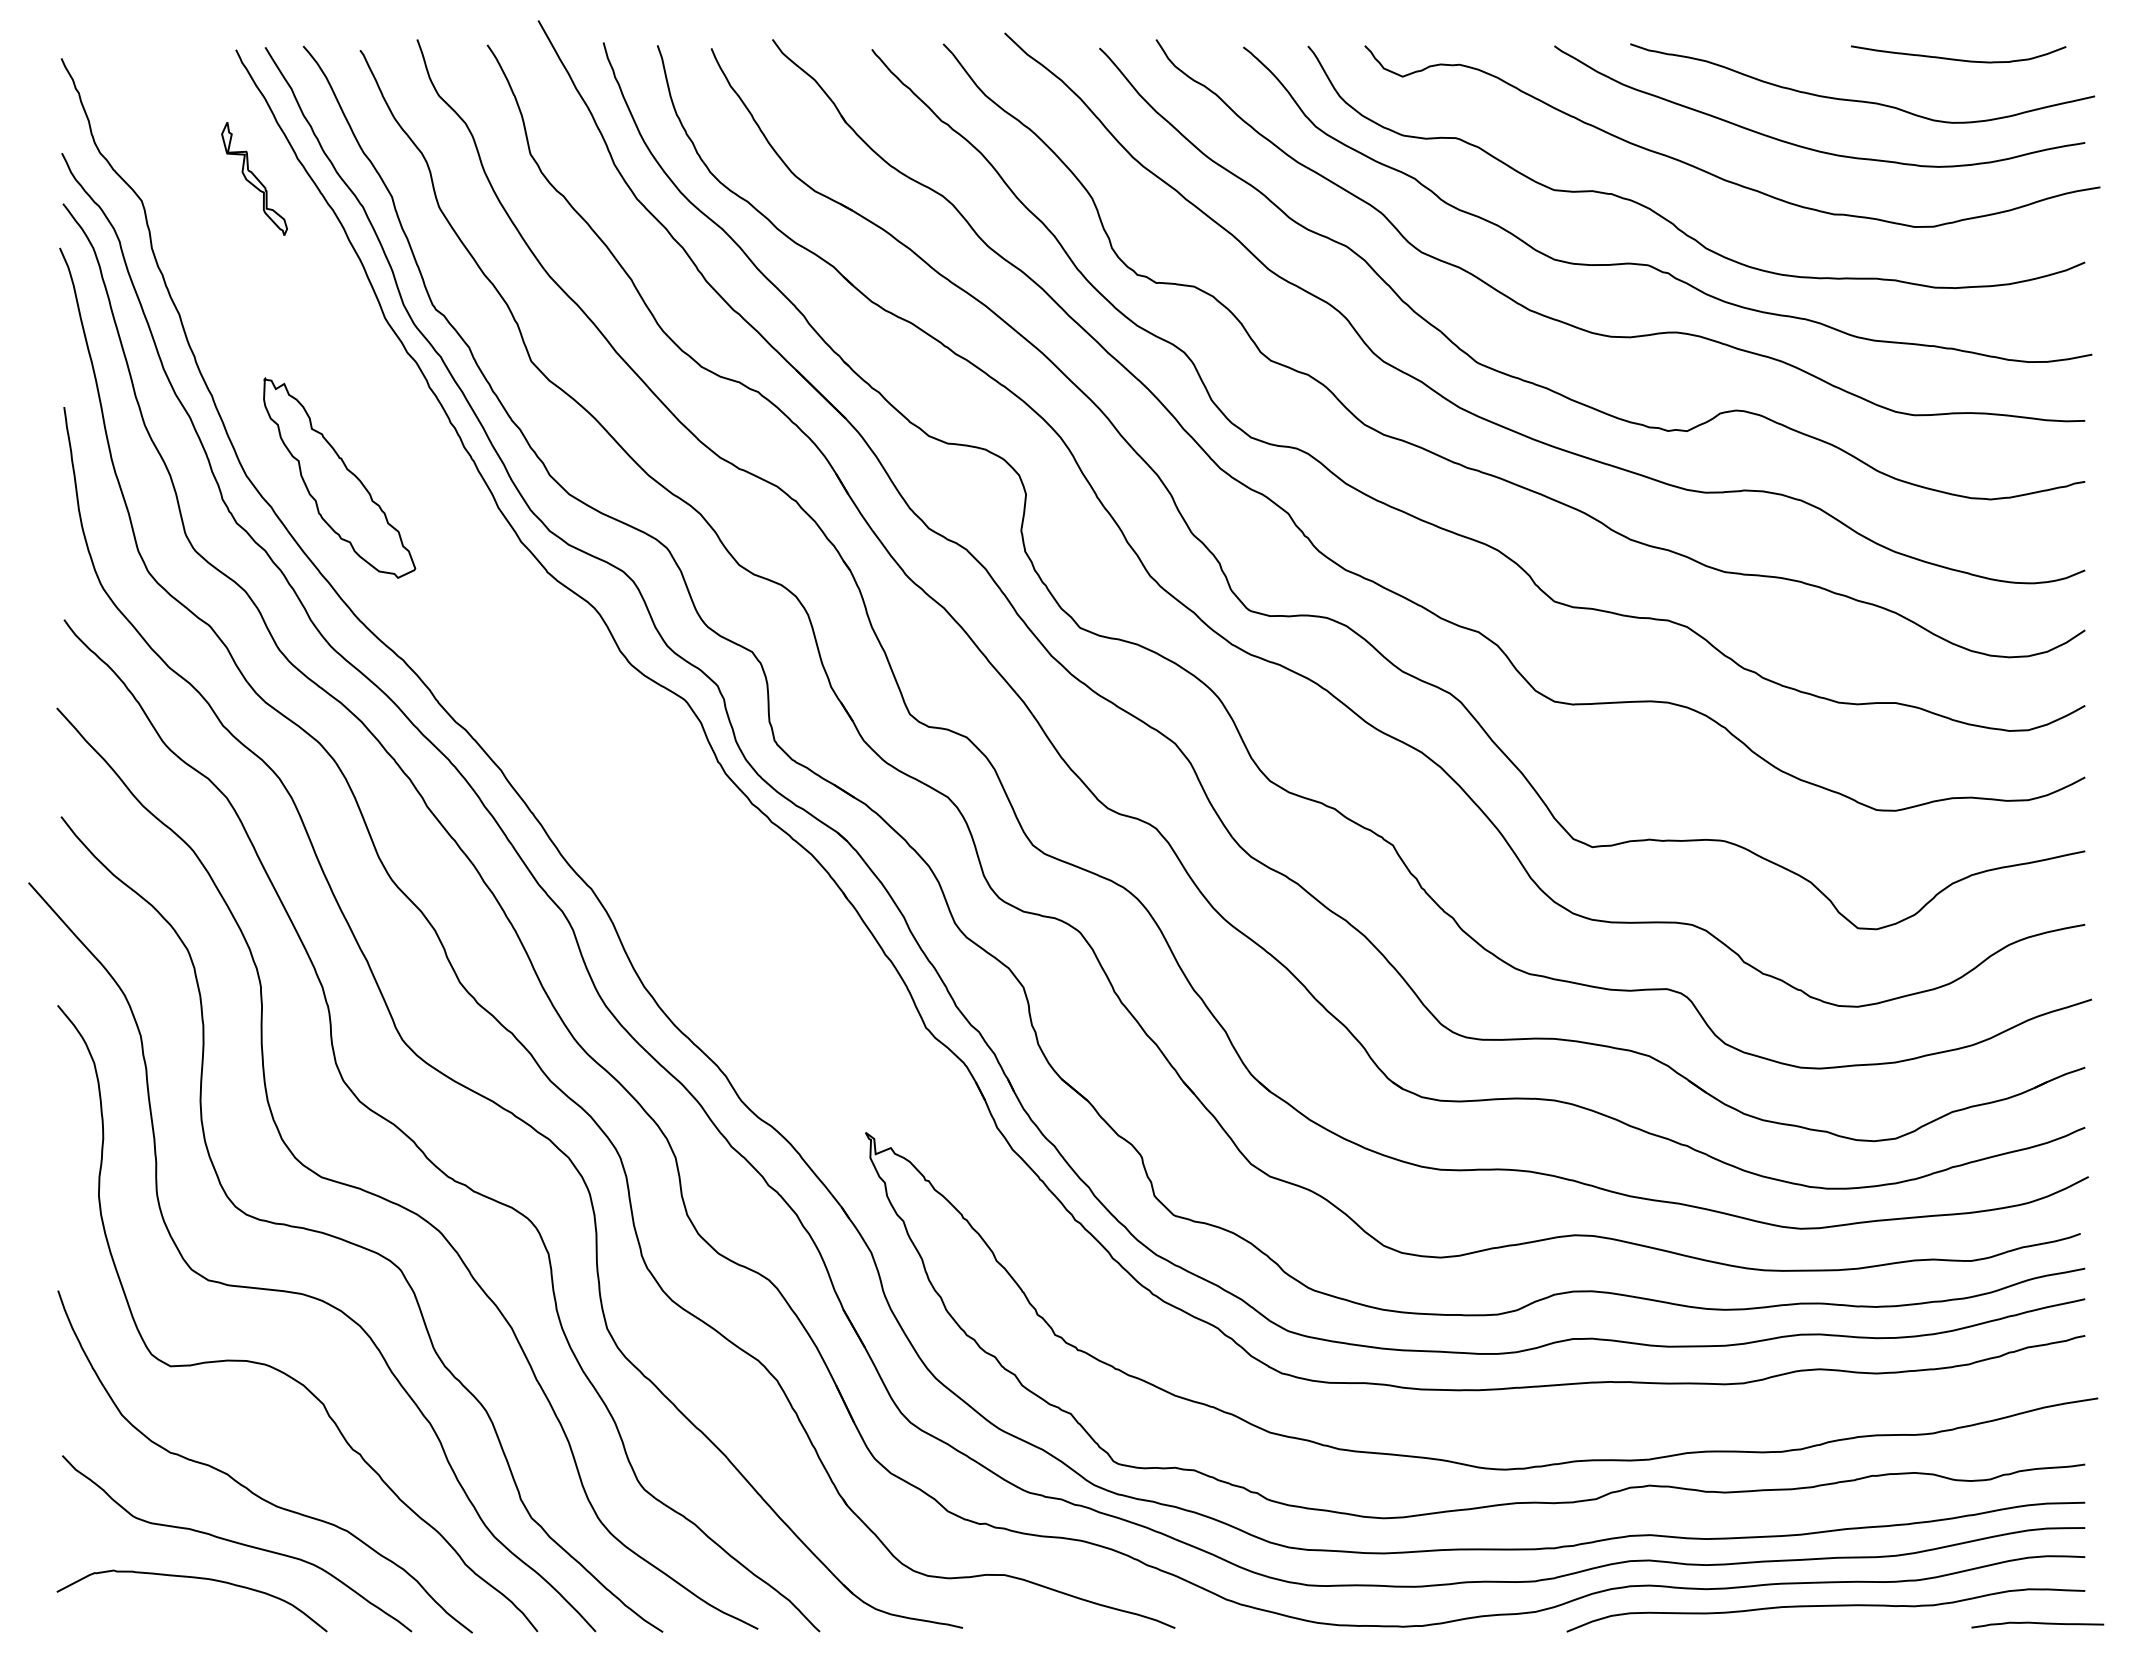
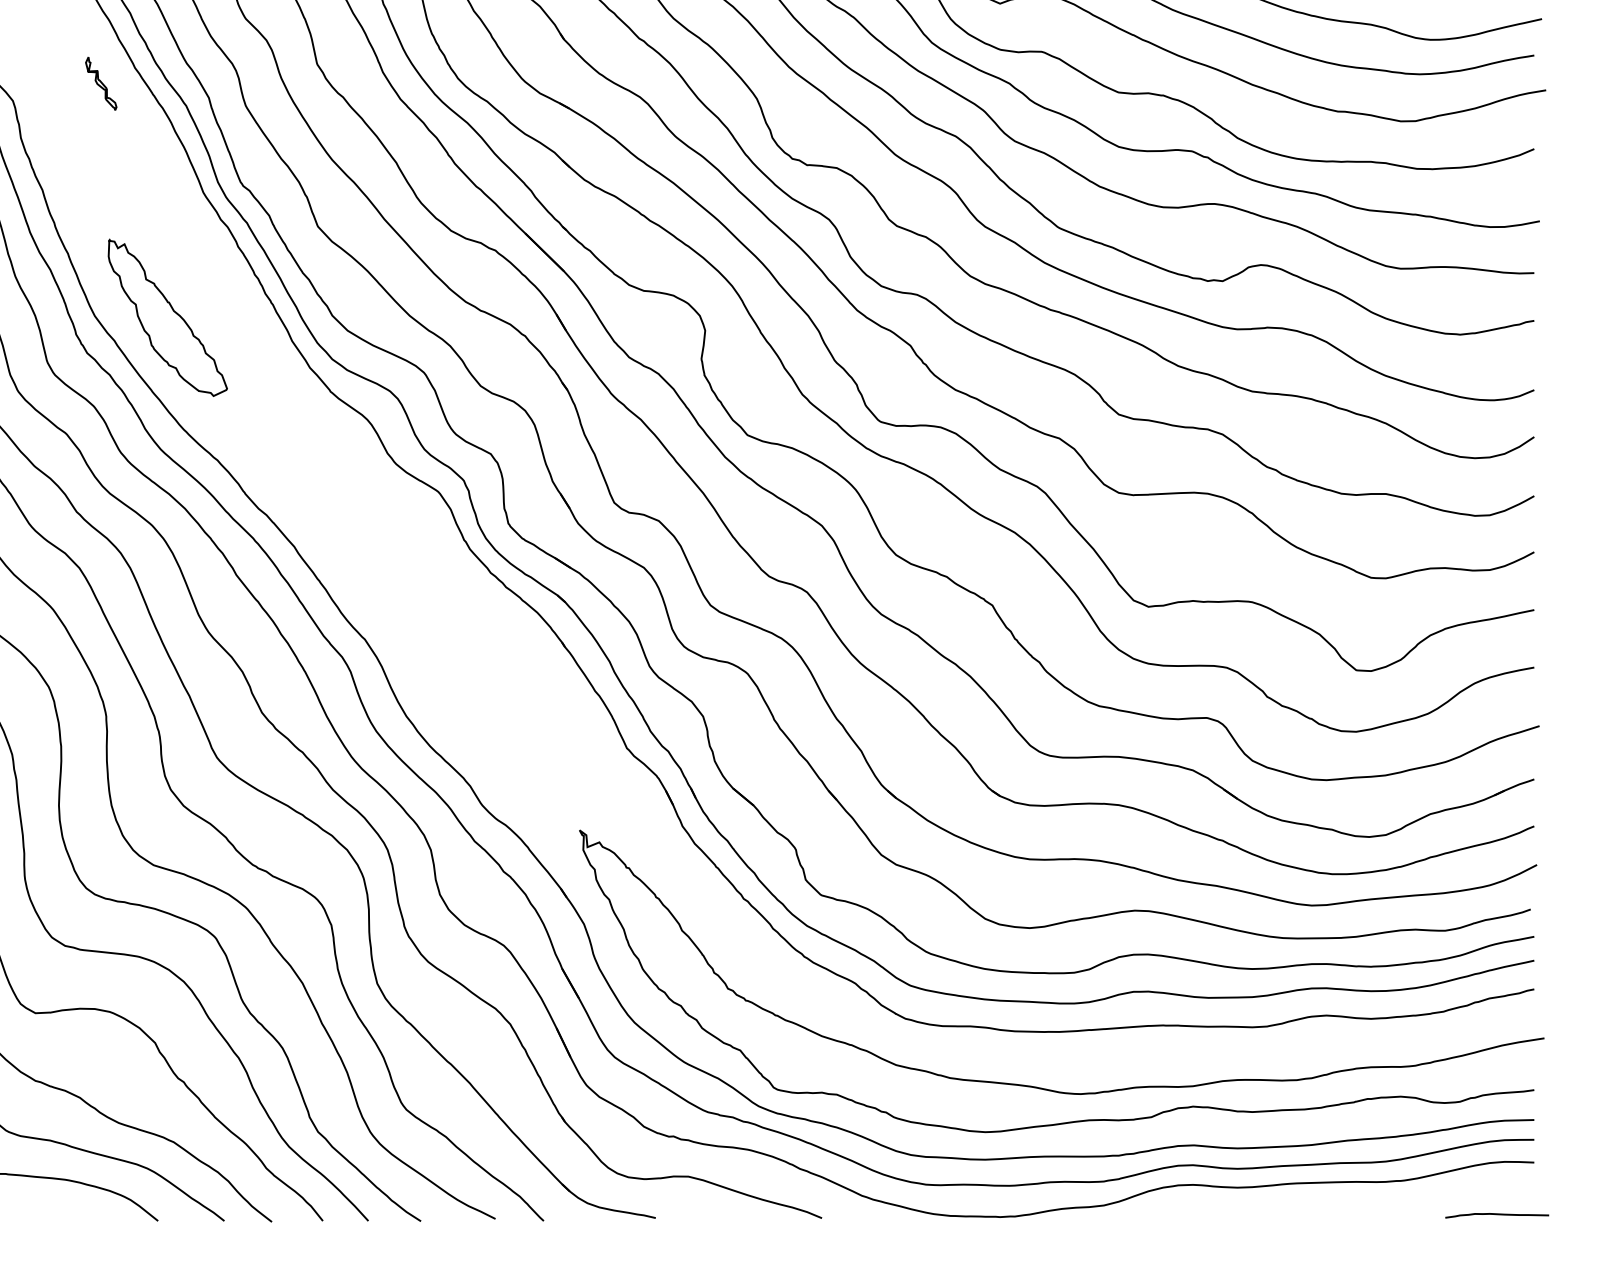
part: (254, 178) -> (101, 83), size x0.6
curve: (1825, 1606) -> (1331, 1201), removed

